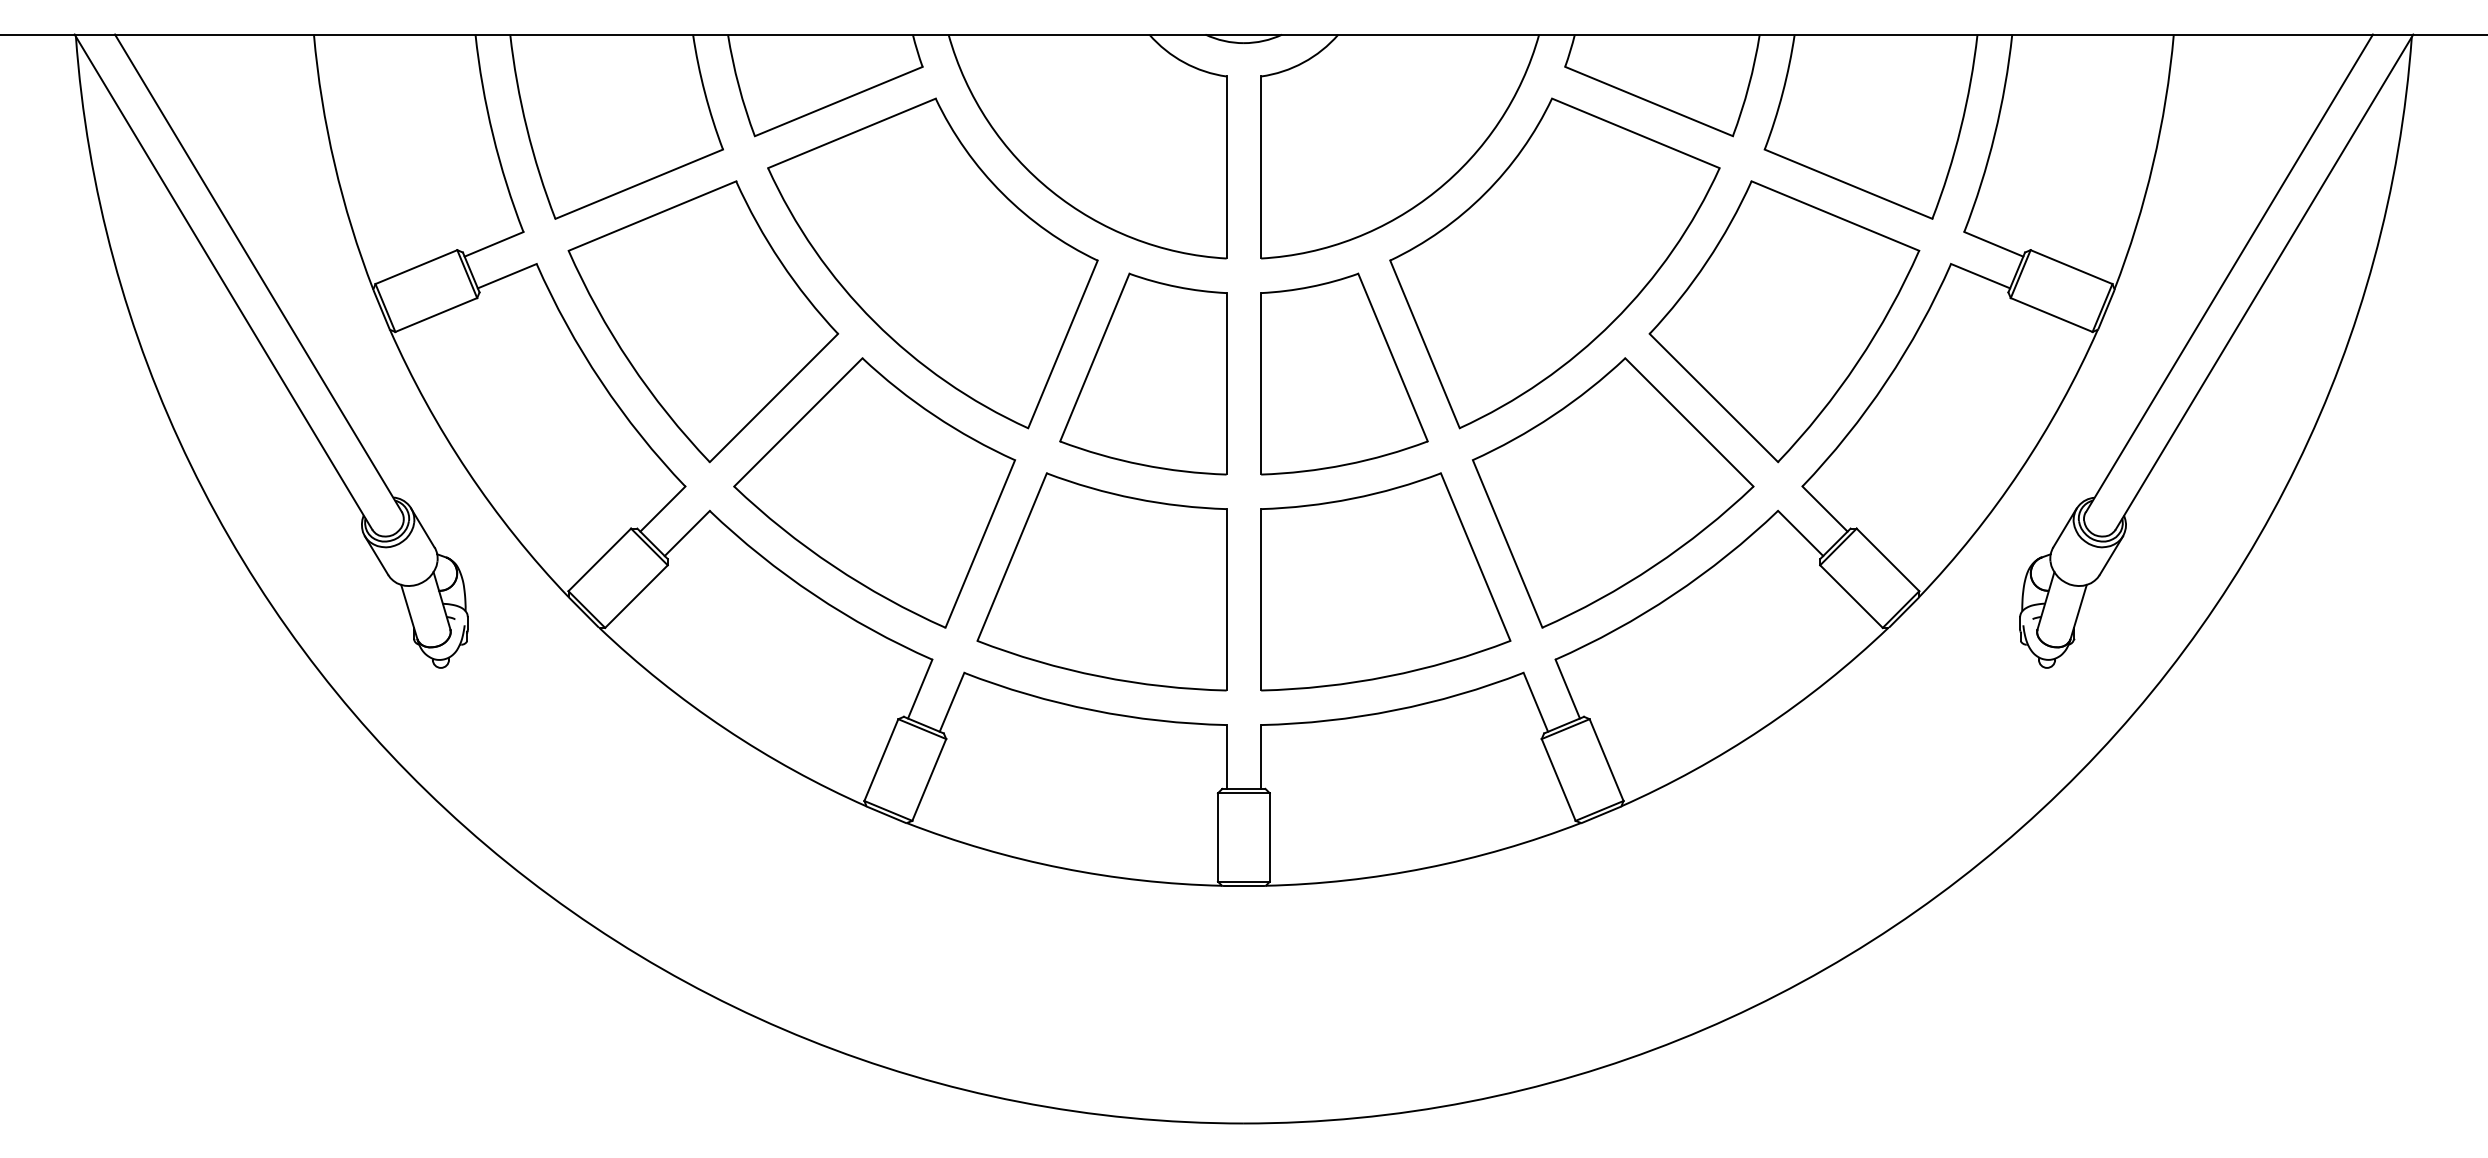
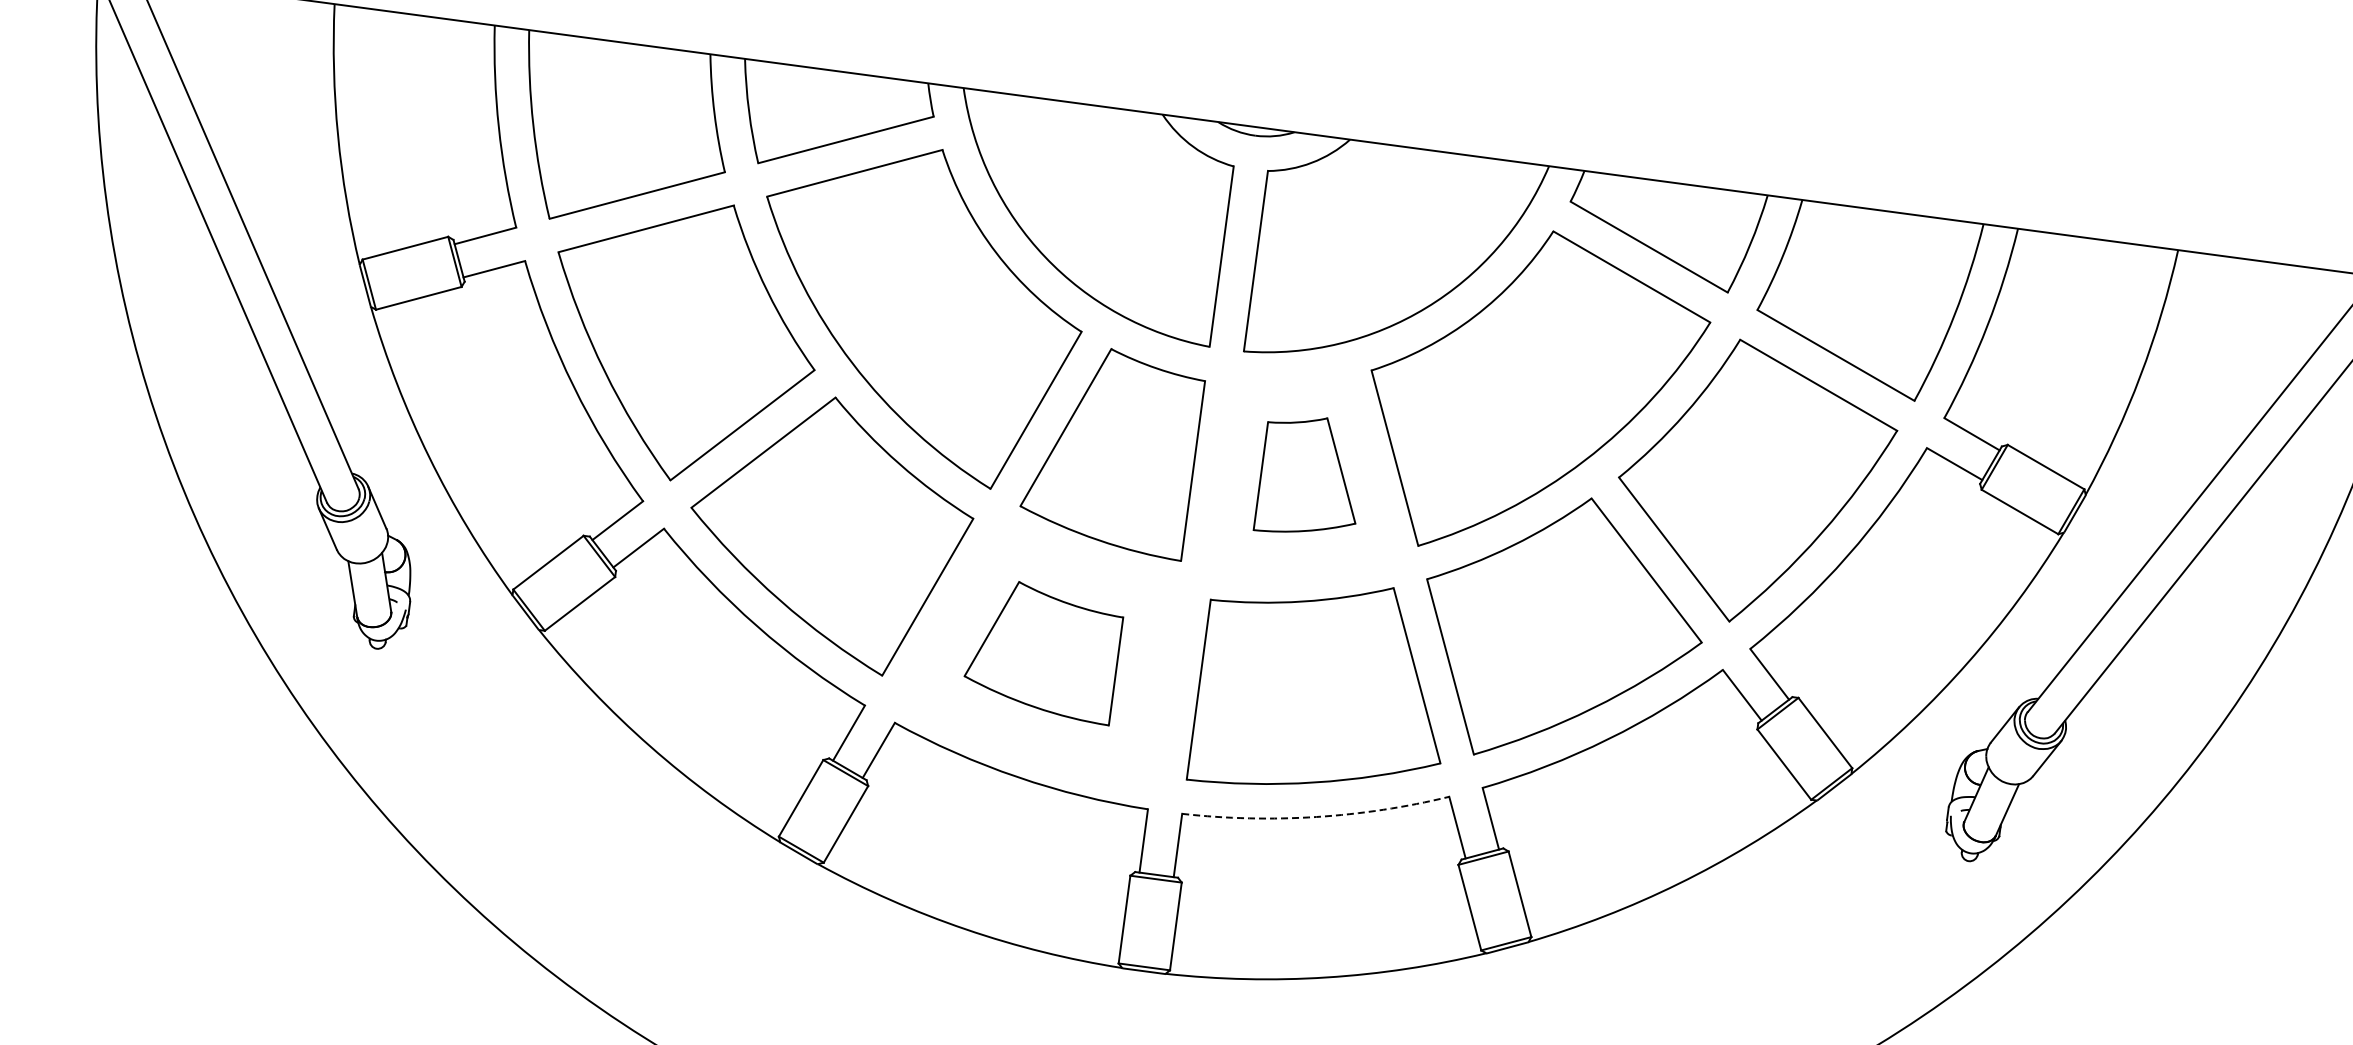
part: (1344, 373) -> (1311, 476), size x0.6
part: (1101, 581) -> (1042, 650), size x0.6
arc: (1394, 710) -> (1316, 817), solid -> dashed

